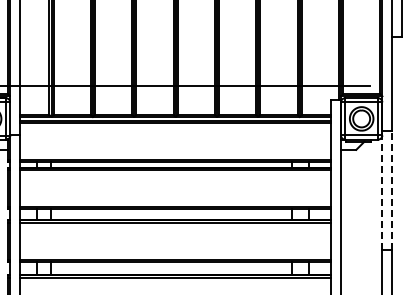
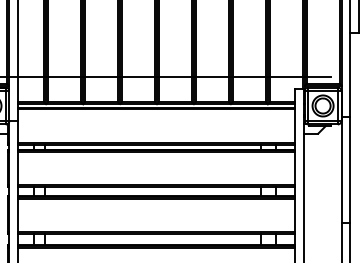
line: (382, 190) -> (341, 169), dashed -> solid
line: (392, 190) -> (350, 169), dashed -> solid

